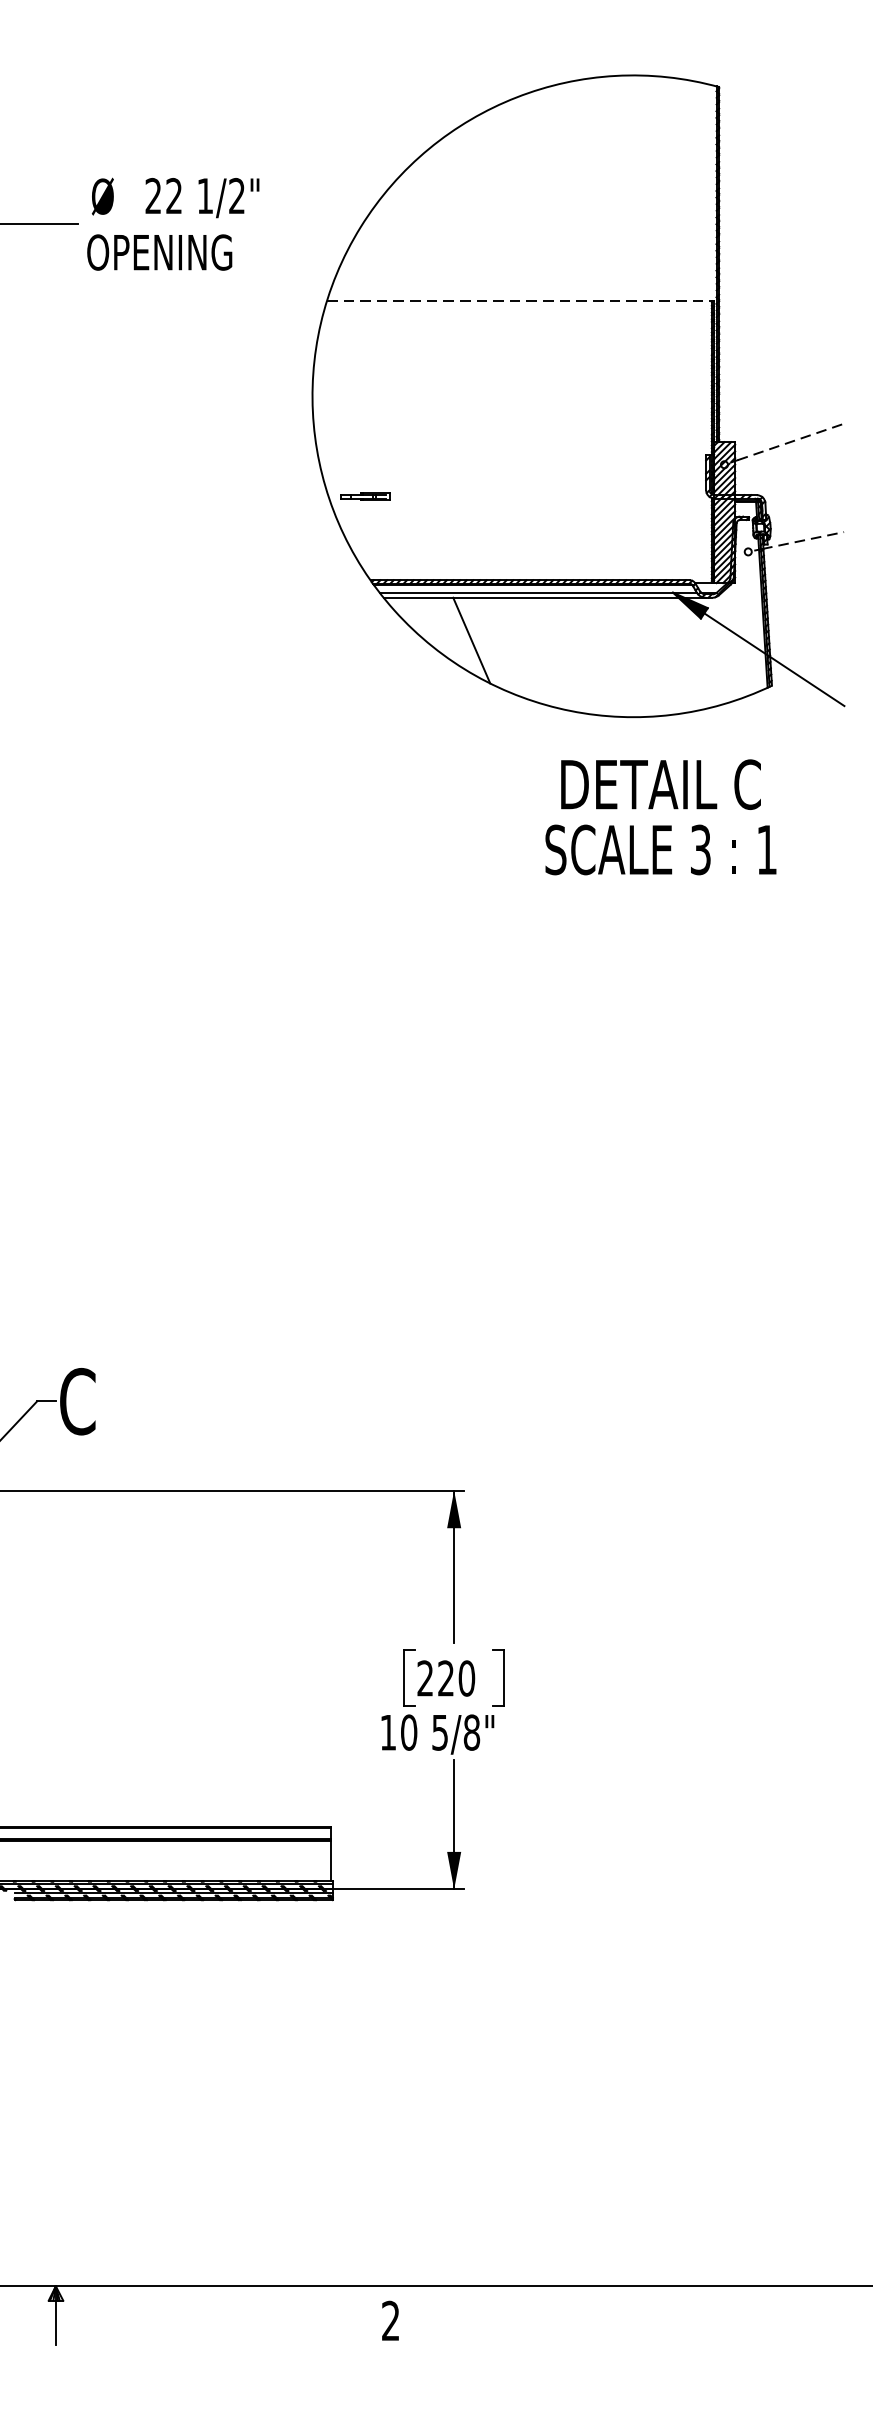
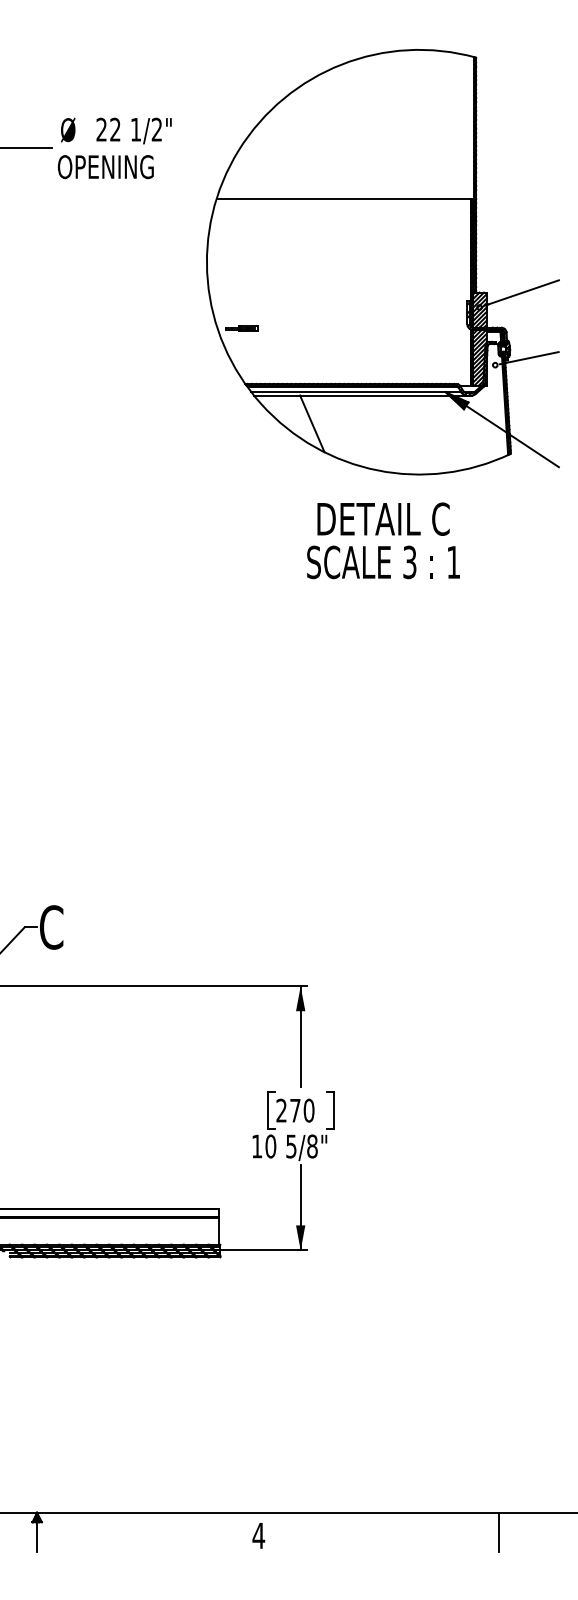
line: (520, 301) -> (344, 199), dashed -> solid
line: (792, 442) -> (524, 292), dashed -> solid
line: (802, 540) -> (531, 357), dashed -> solid
part: (660, 816) -> (383, 540), moved
text: (446, 1678) -> (295, 1110), 220 -> 270
line: (753, 2315) -> (498, 1532), added
text: (390, 2320) -> (258, 1535), 2 -> 4

